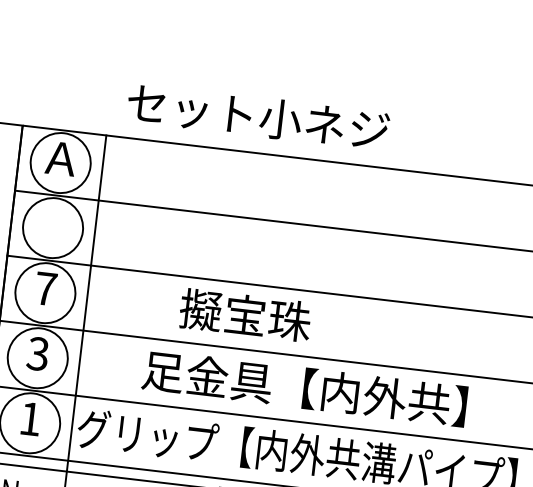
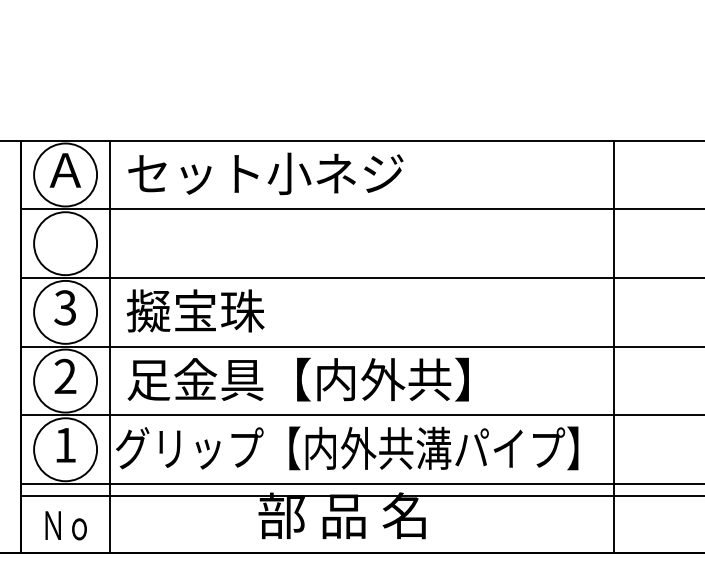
text: (258, 116) -> (265, 173), moved
text: (45, 288) -> (65, 307), 7 -> 3
text: (245, 314) -> (195, 310), moved
text: (38, 353) -> (65, 376), 3 -> 2
text: (304, 388) -> (297, 379), moved

